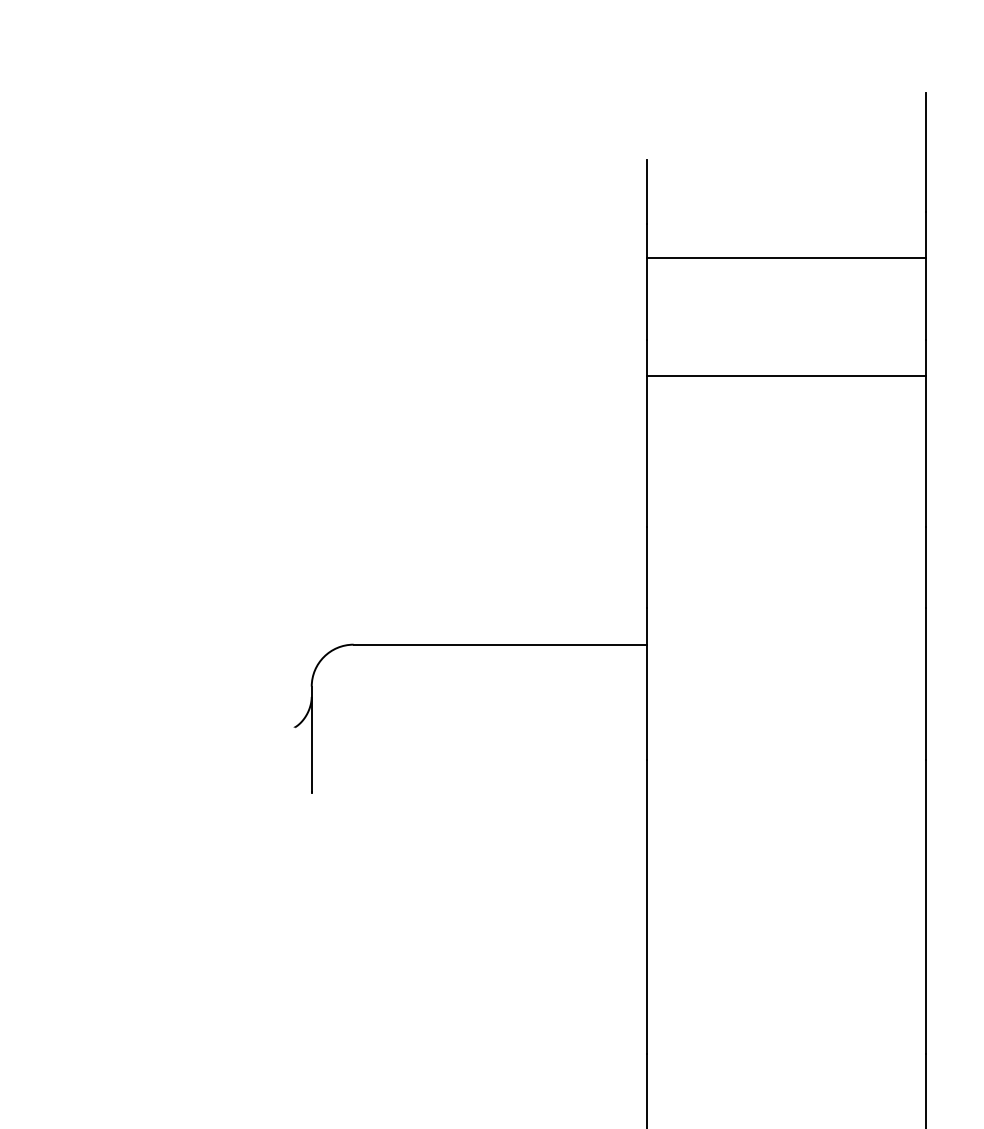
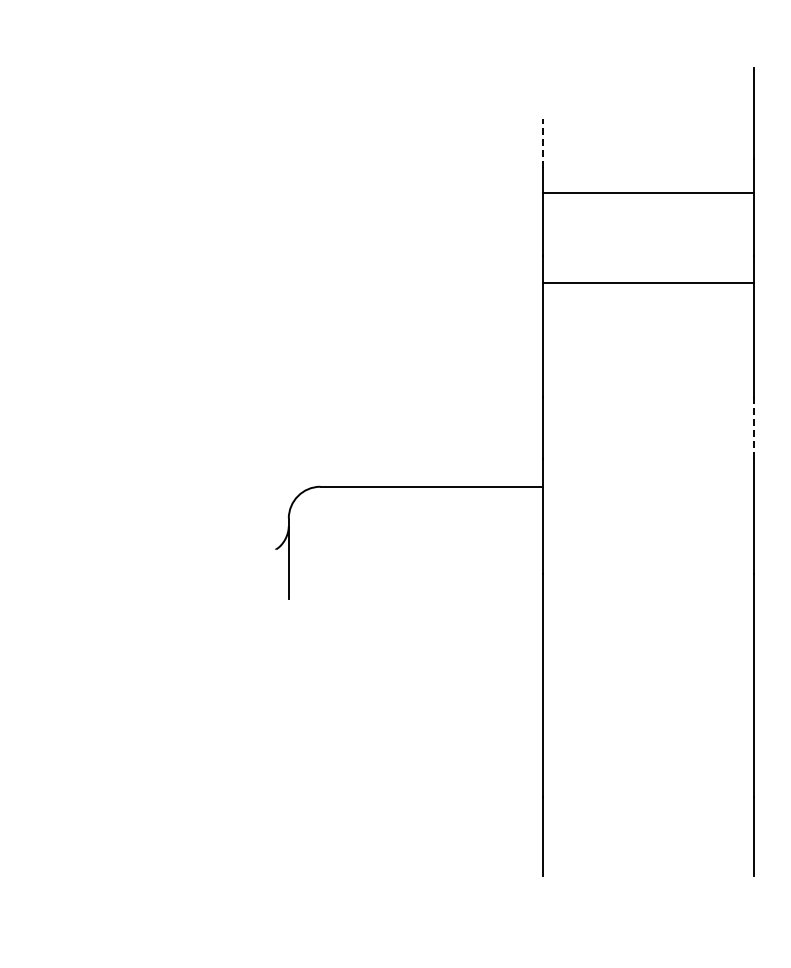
line: (646, 191) -> (542, 143), solid -> dashed
line: (926, 567) -> (754, 428), solid -> dashed

